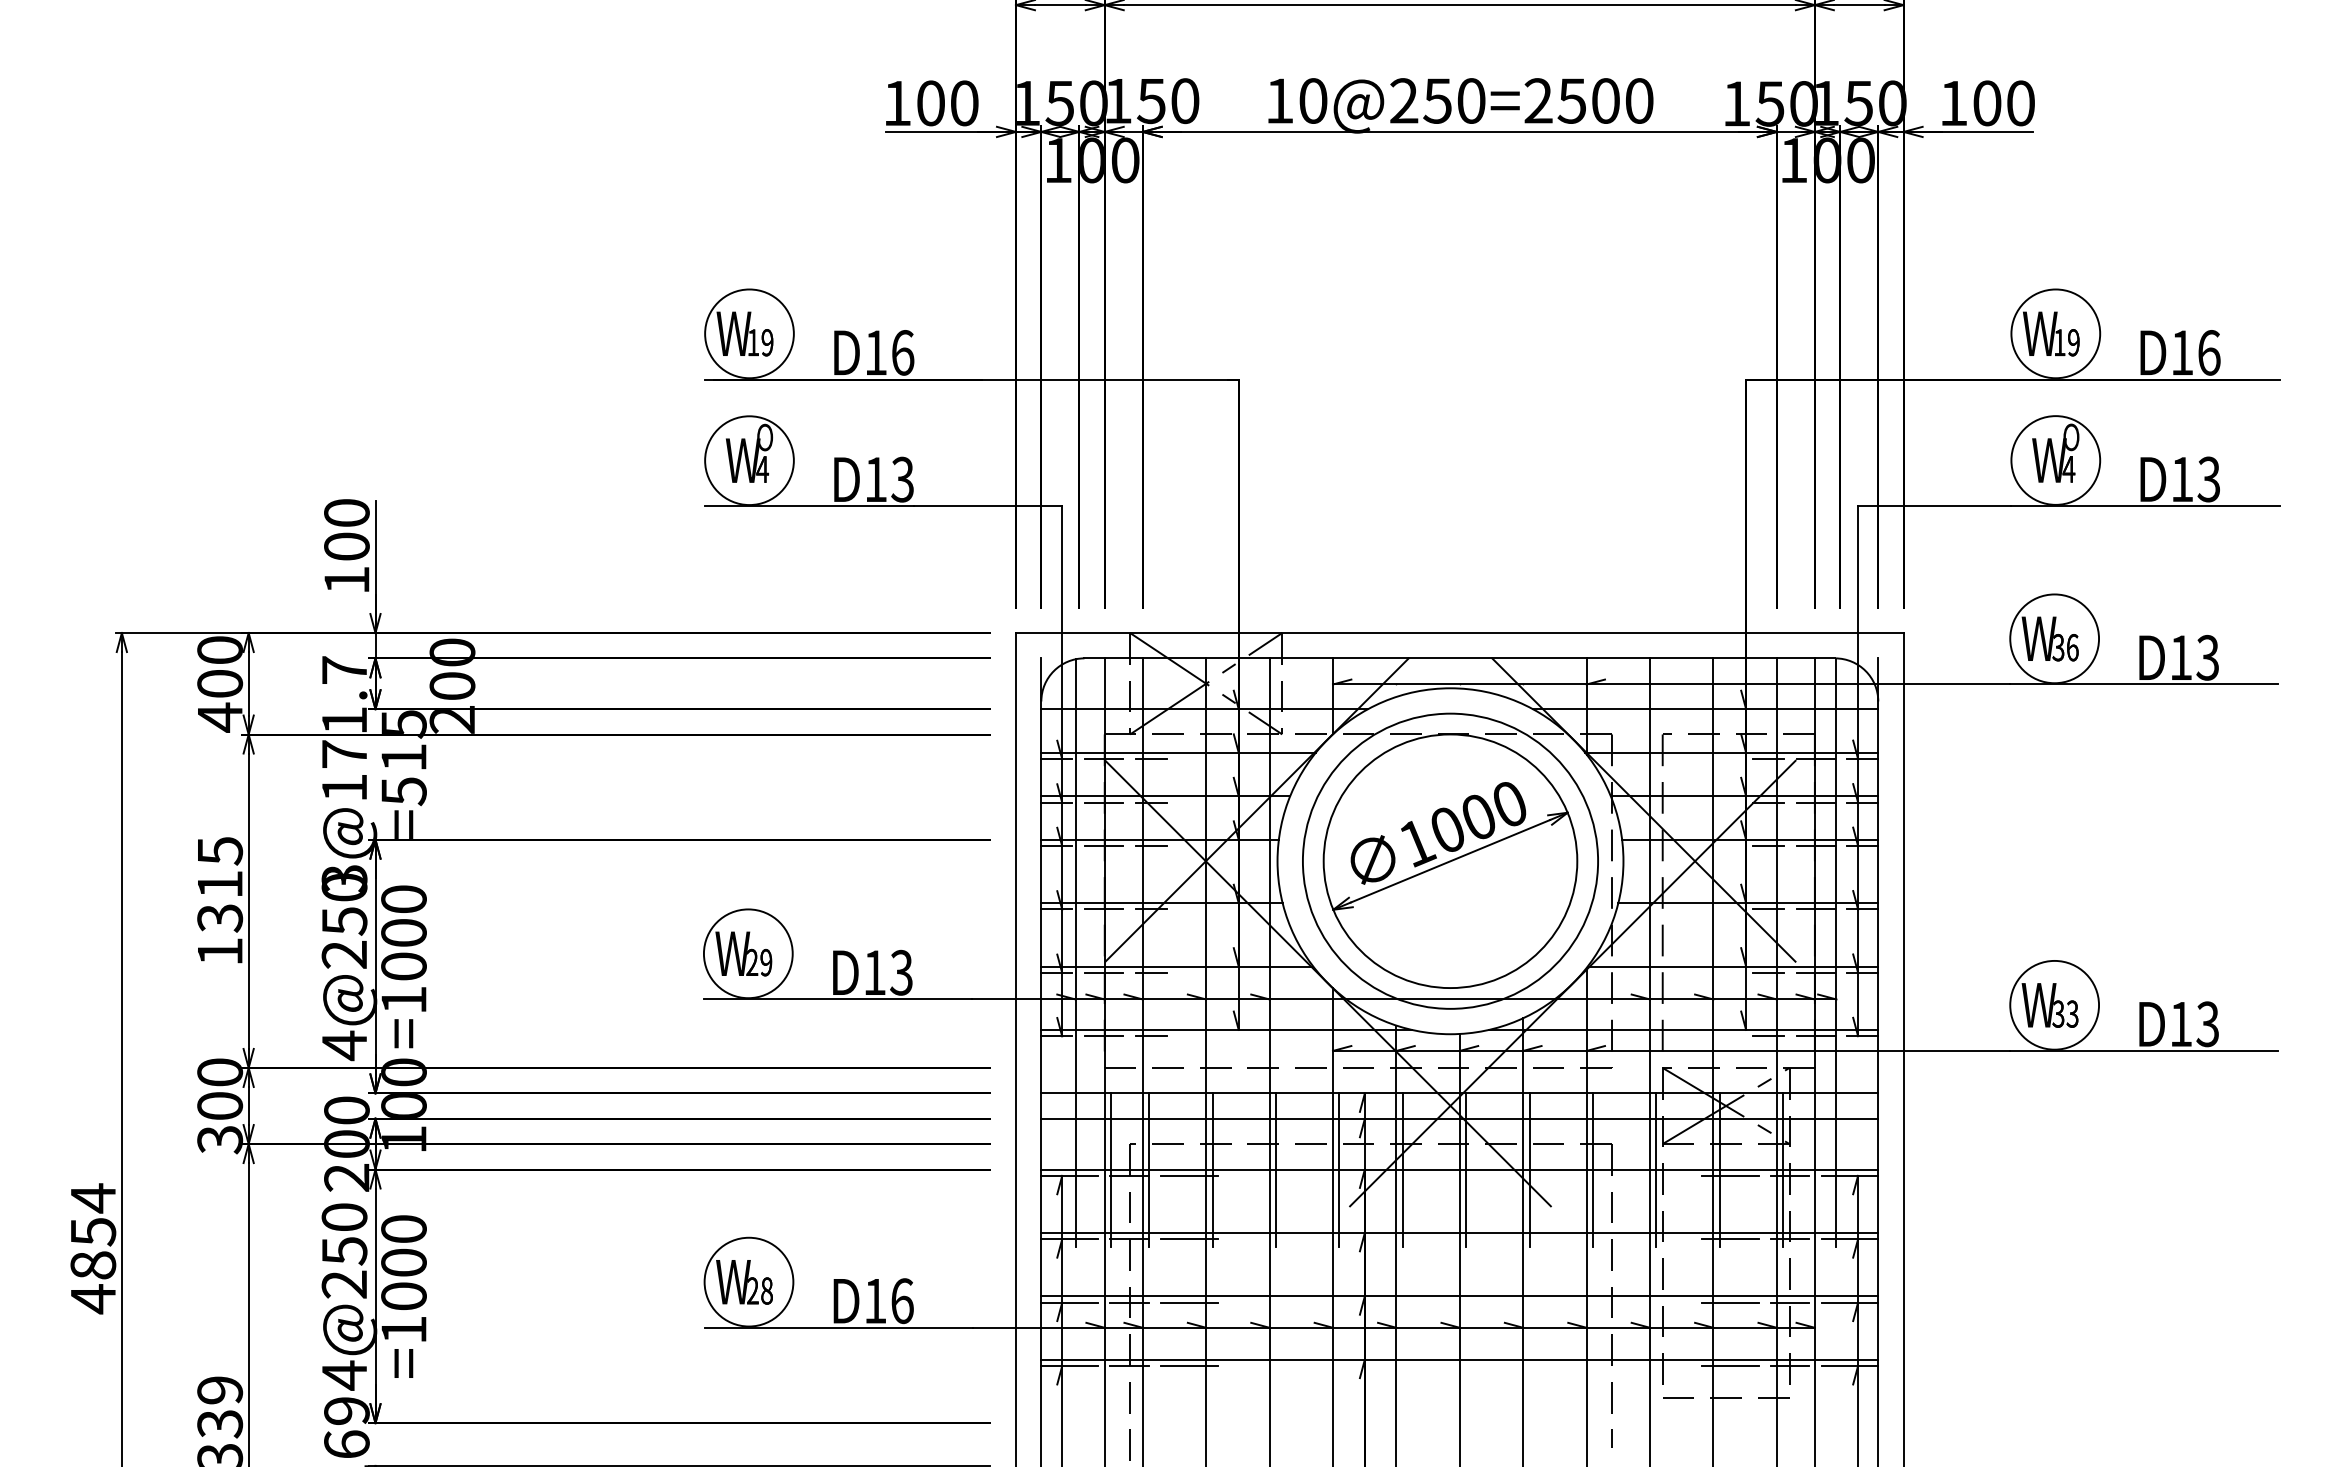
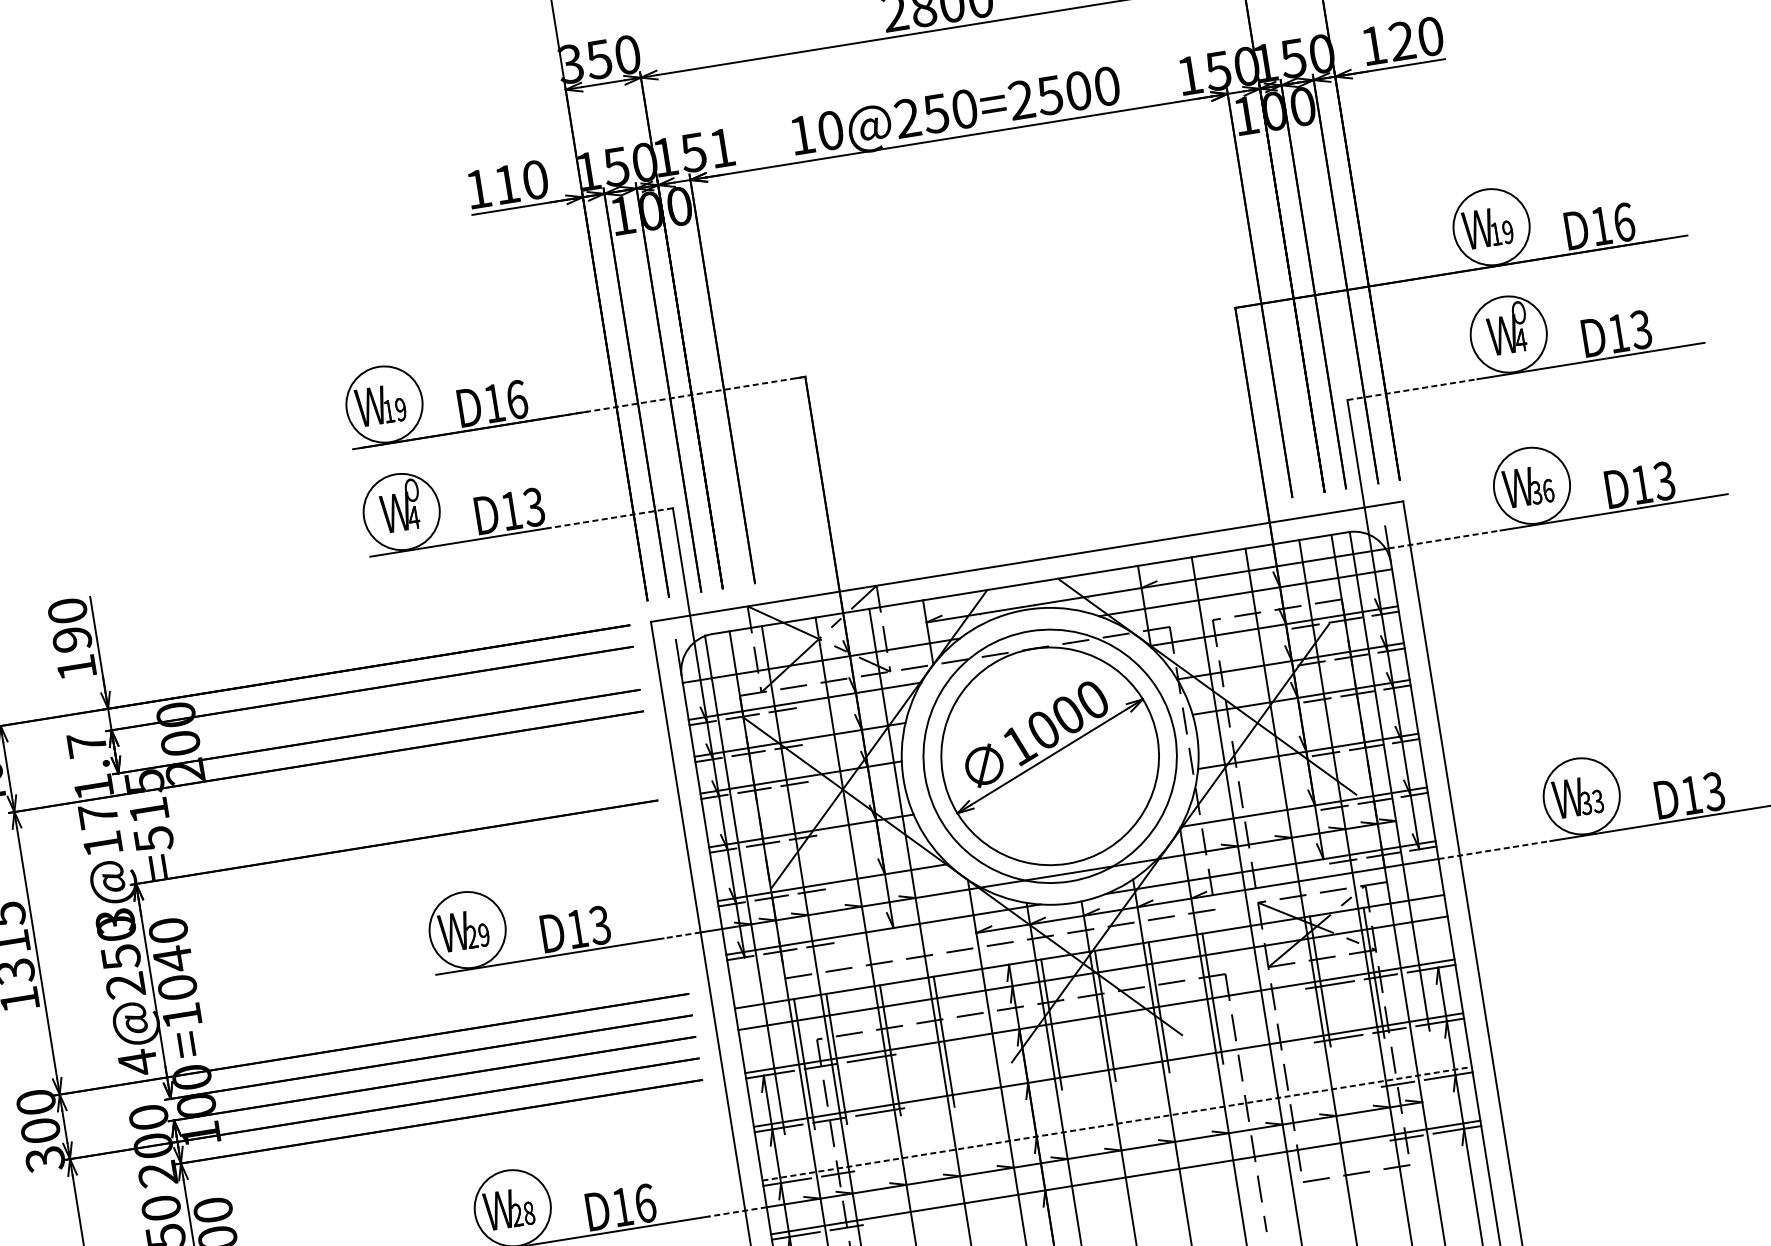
text: (1185, 101) -> (722, 148), 150 -> 151
text: (930, 103) -> (506, 184), 100 -> 110
text: (1987, 103) -> (1402, 41), 100 -> 120
line: (1091, 379) -> (680, 396), solid -> dashed
line: (987, 506) -> (609, 518), solid -> dashed
line: (1934, 506) -> (1412, 389), solid -> dashed
text: (346, 546) -> (71, 639), 100 -> 190
line: (1944, 684) -> (1444, 539), solid -> dashed
text: (403, 933) -> (172, 959), =1000 -> =1040
line: (993, 999) -> (681, 935), solid -> dashed
line: (1944, 1050) -> (1494, 849), solid -> dashed
line: (1339, 1169) -> (997, 1032), removed
line: (1656, 1169) -> (1266, 989), removed
line: (1460, 1296) -> (1117, 1123), solid -> dashed
line: (1189, 1302) -> (888, 1165), removed
line: (1730, 1302) -> (1347, 1092), removed
line: (1006, 1327) -> (737, 1211), solid -> dashed
line: (1189, 1366) -> (897, 1219), removed
line: (1730, 1366) -> (1356, 1146), removed

